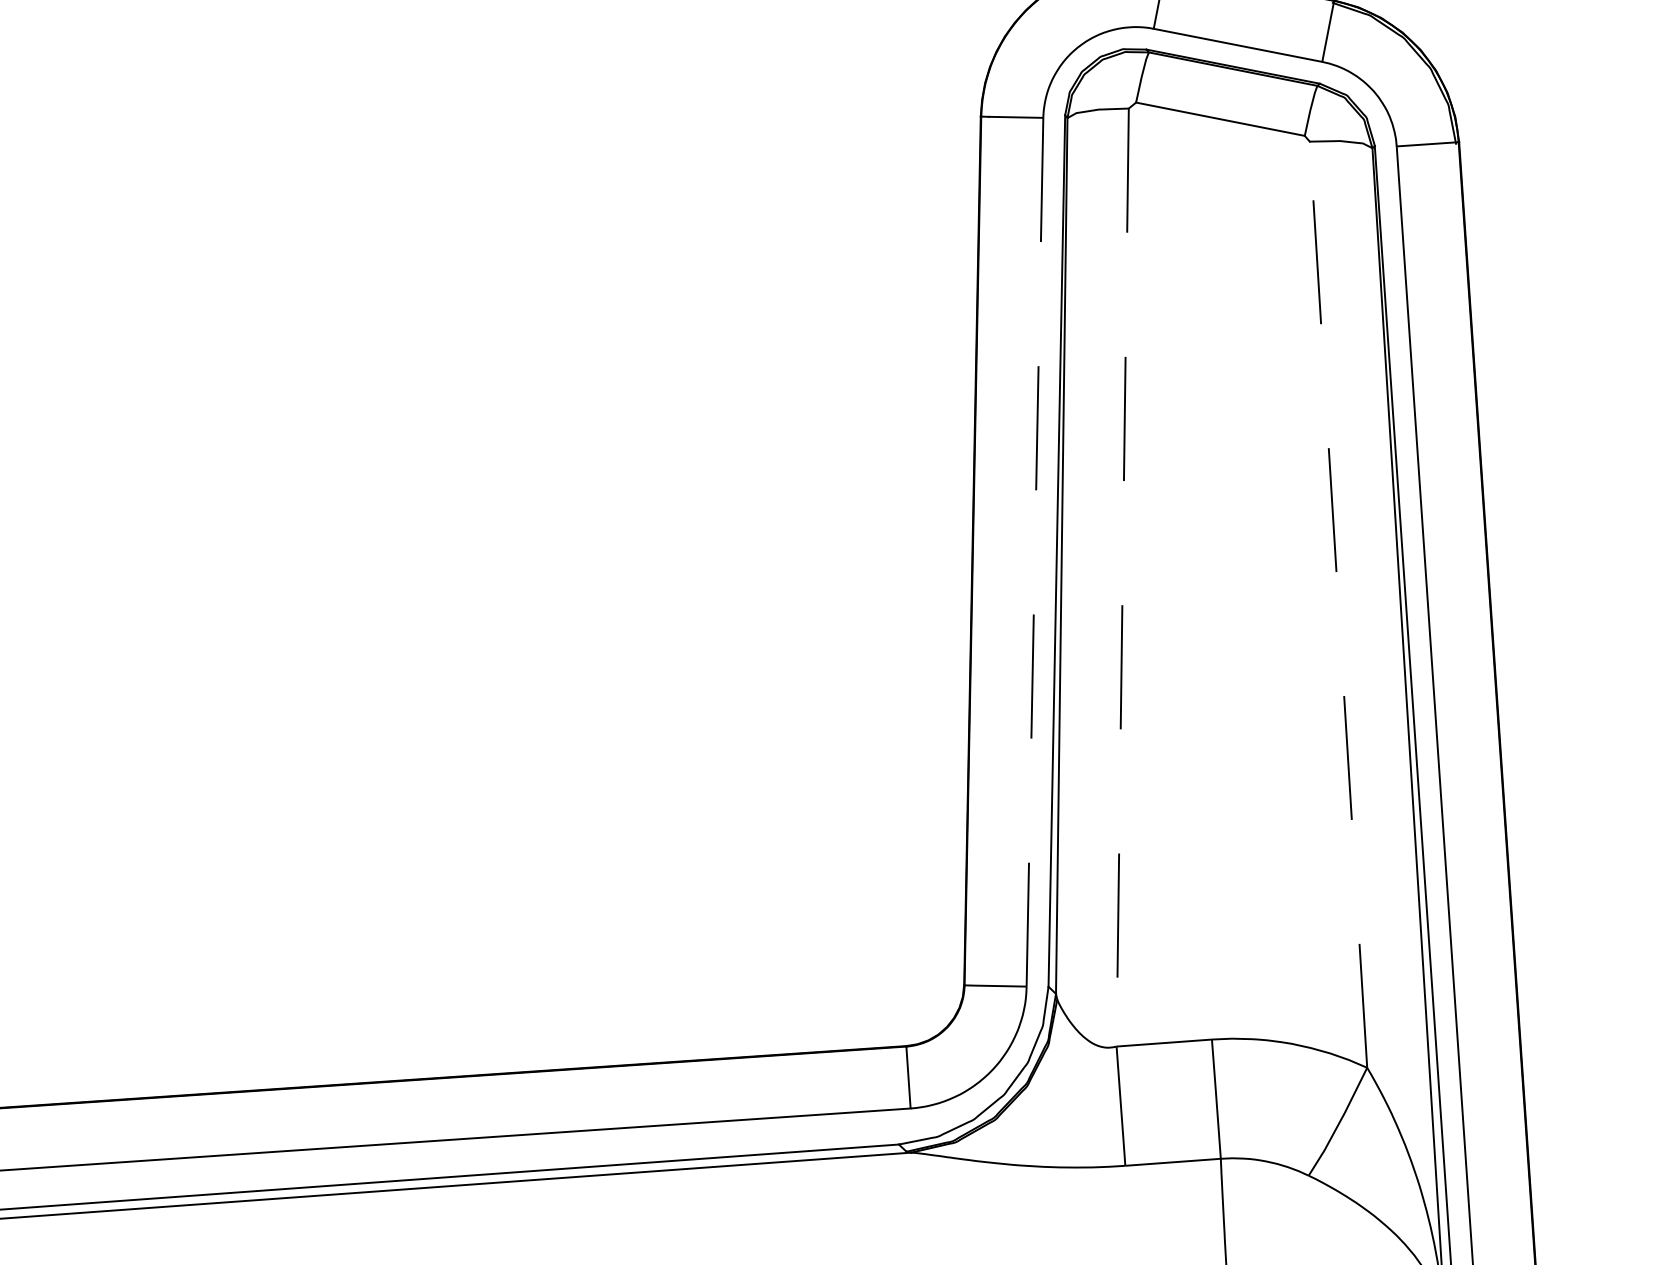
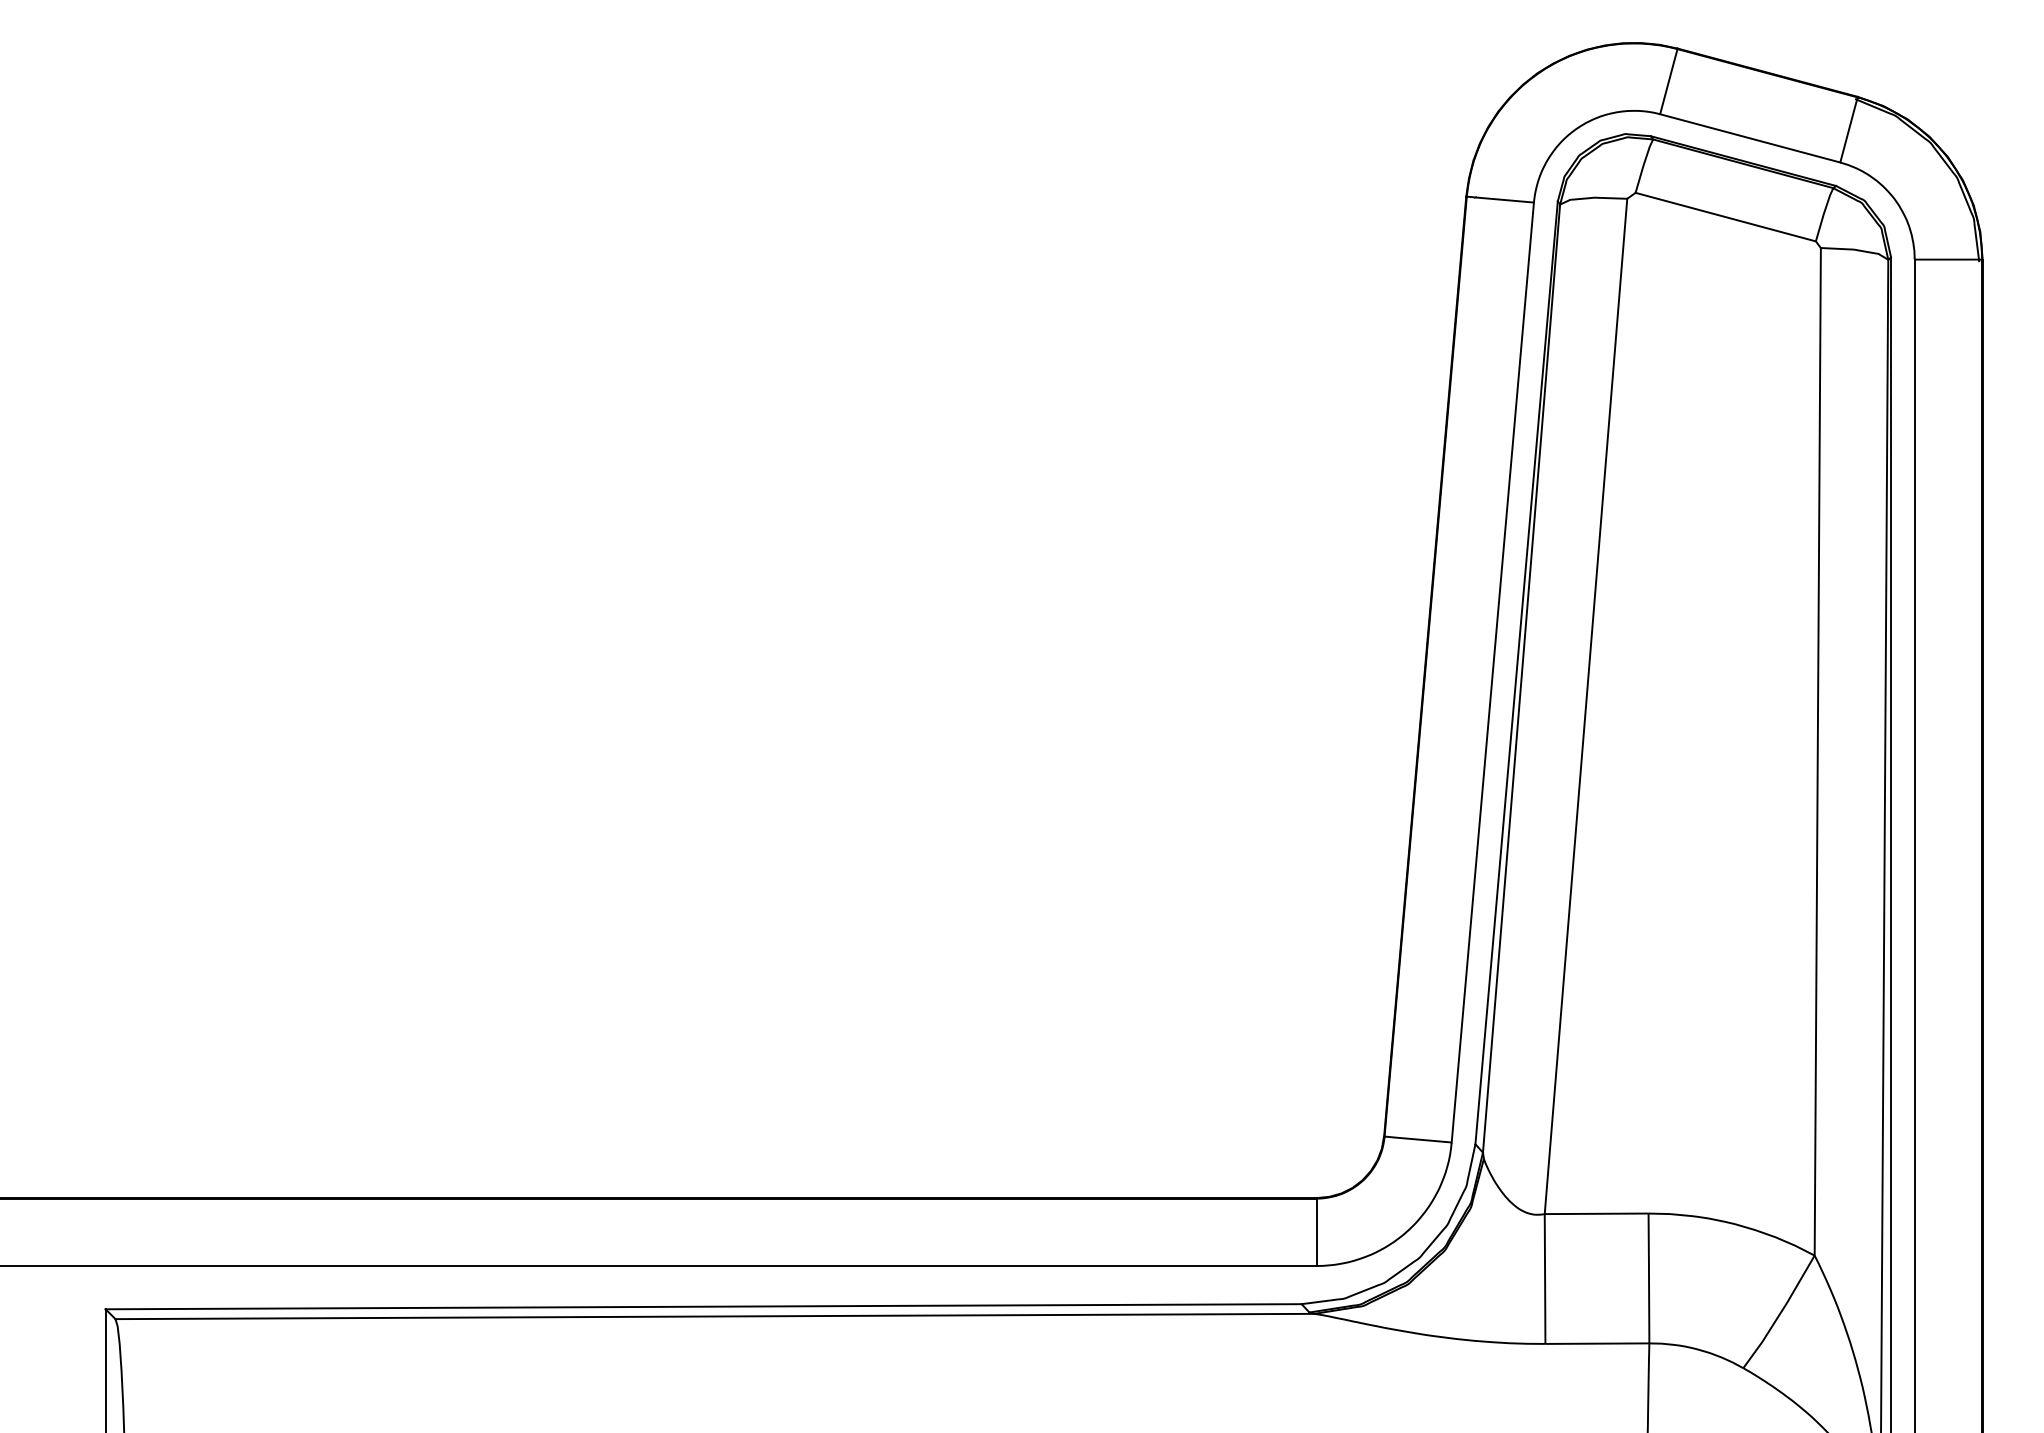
line: (1034, 552) -> (1492, 672), dashed -> solid
line: (1122, 577) -> (1585, 706), dashed -> solid
line: (1338, 604) -> (1817, 751), dashed -> solid

